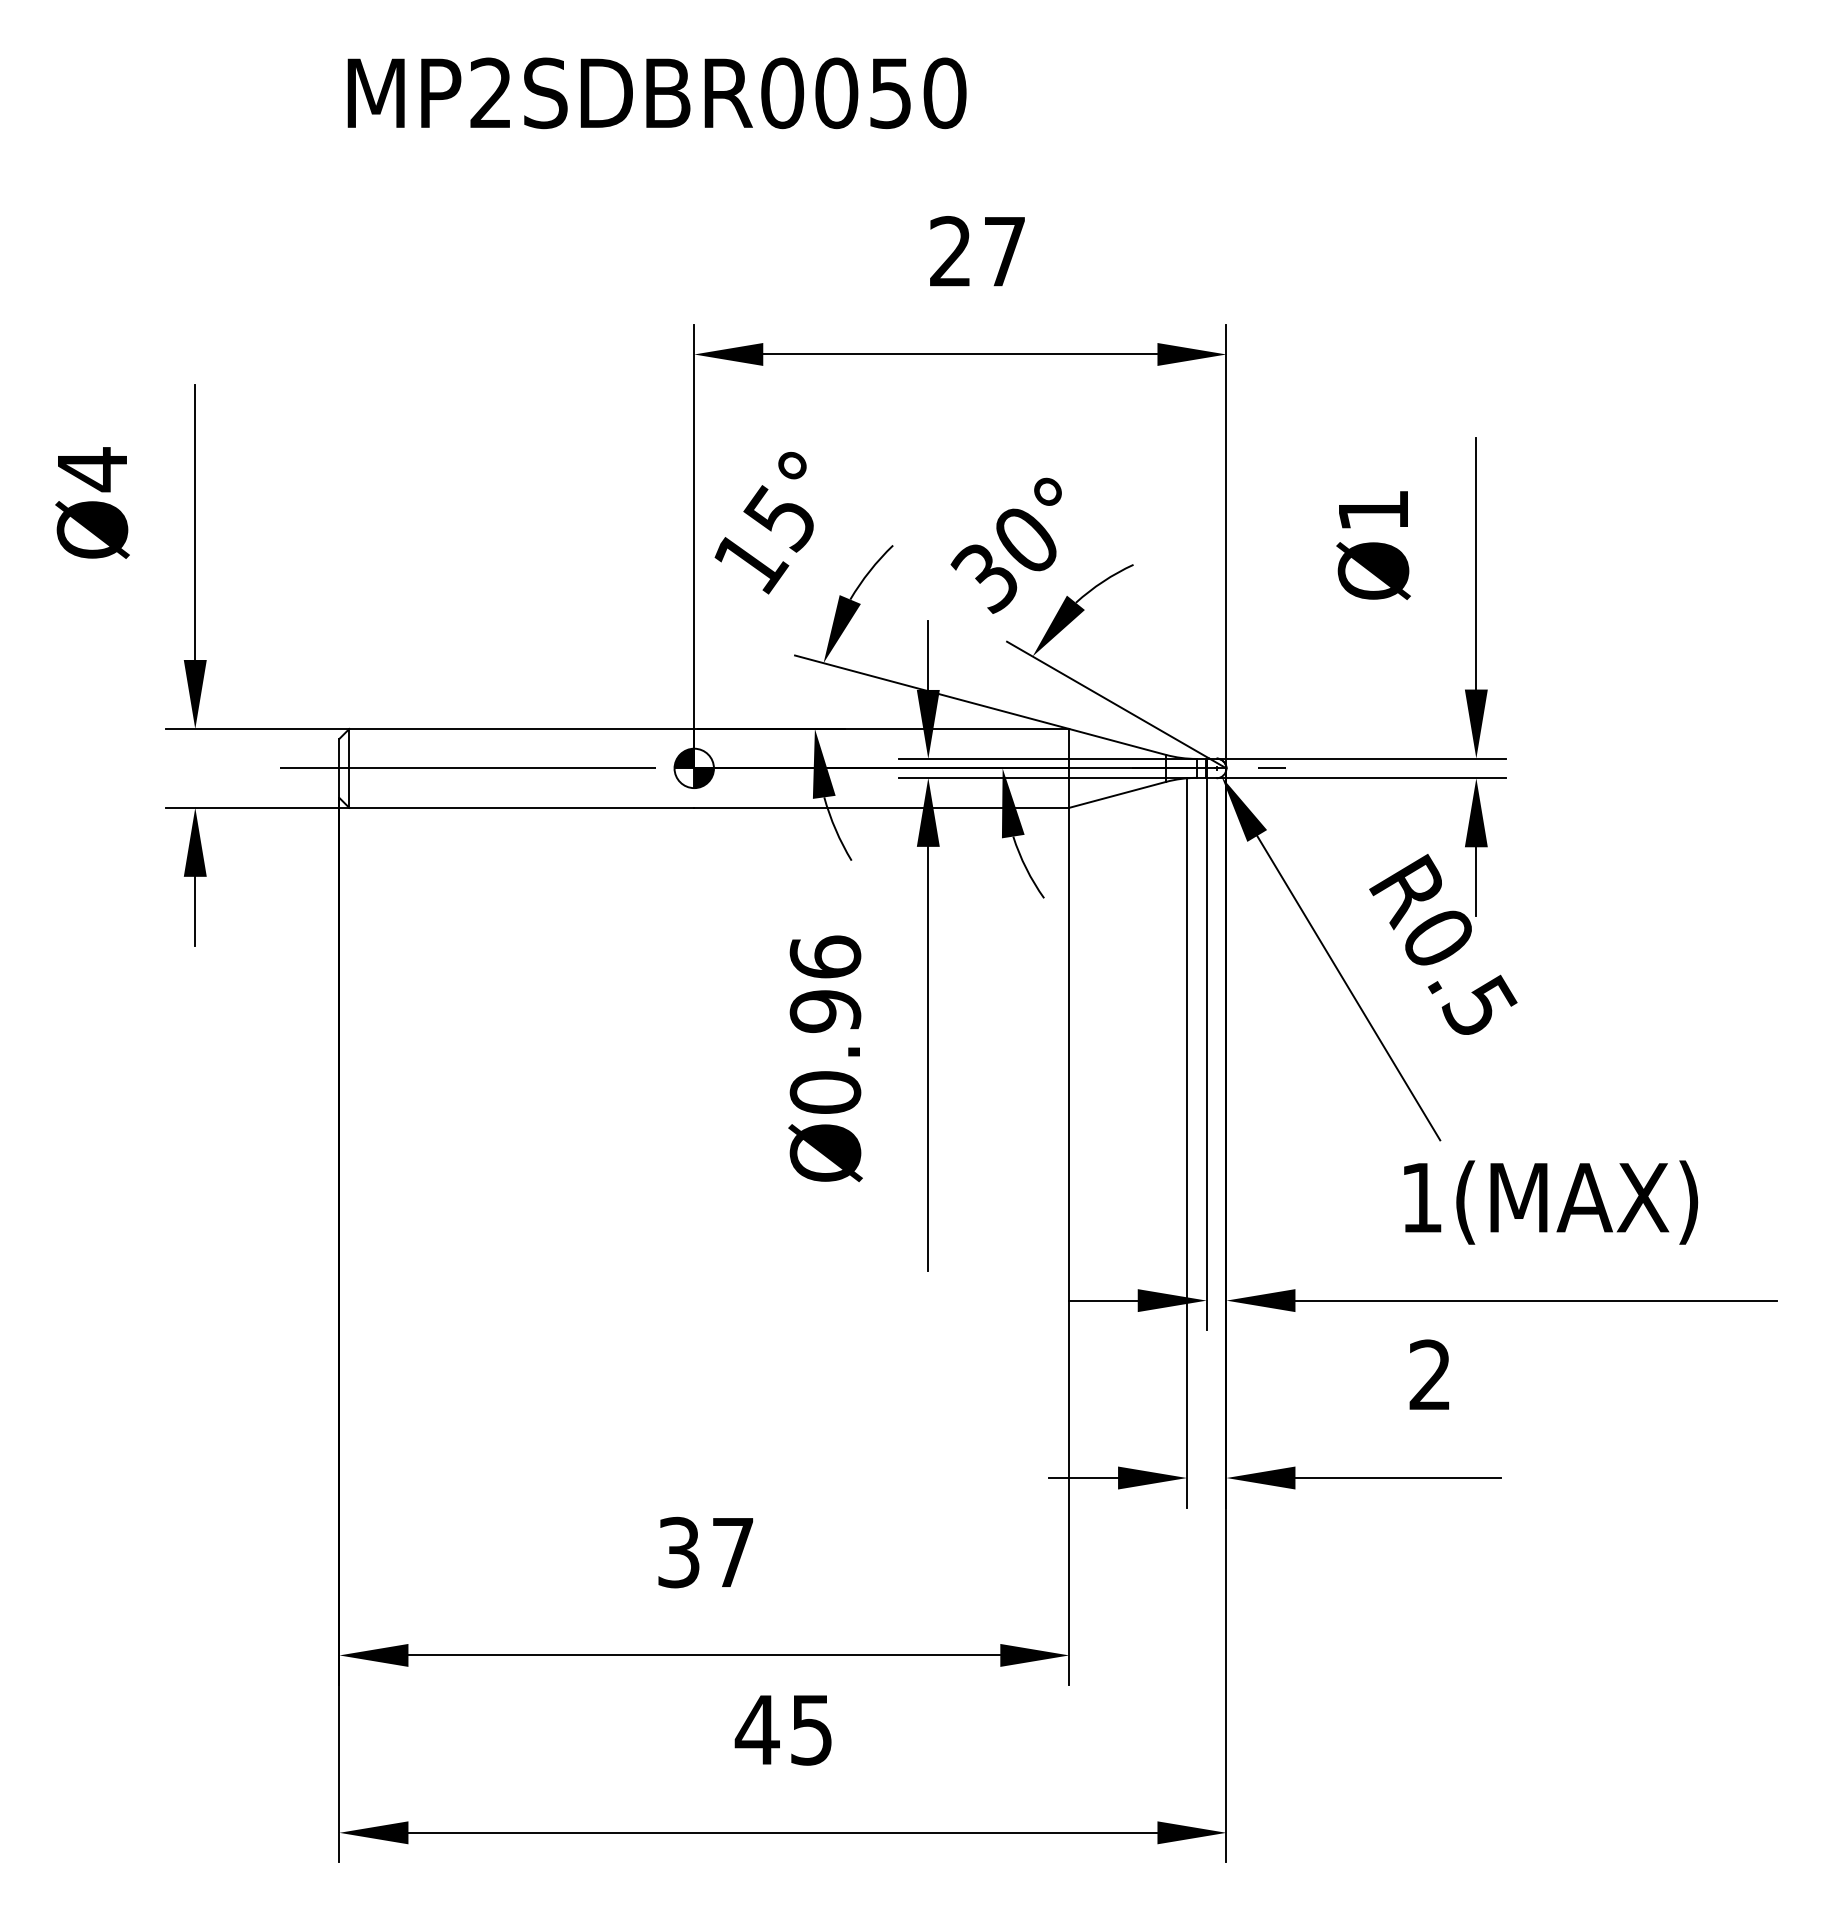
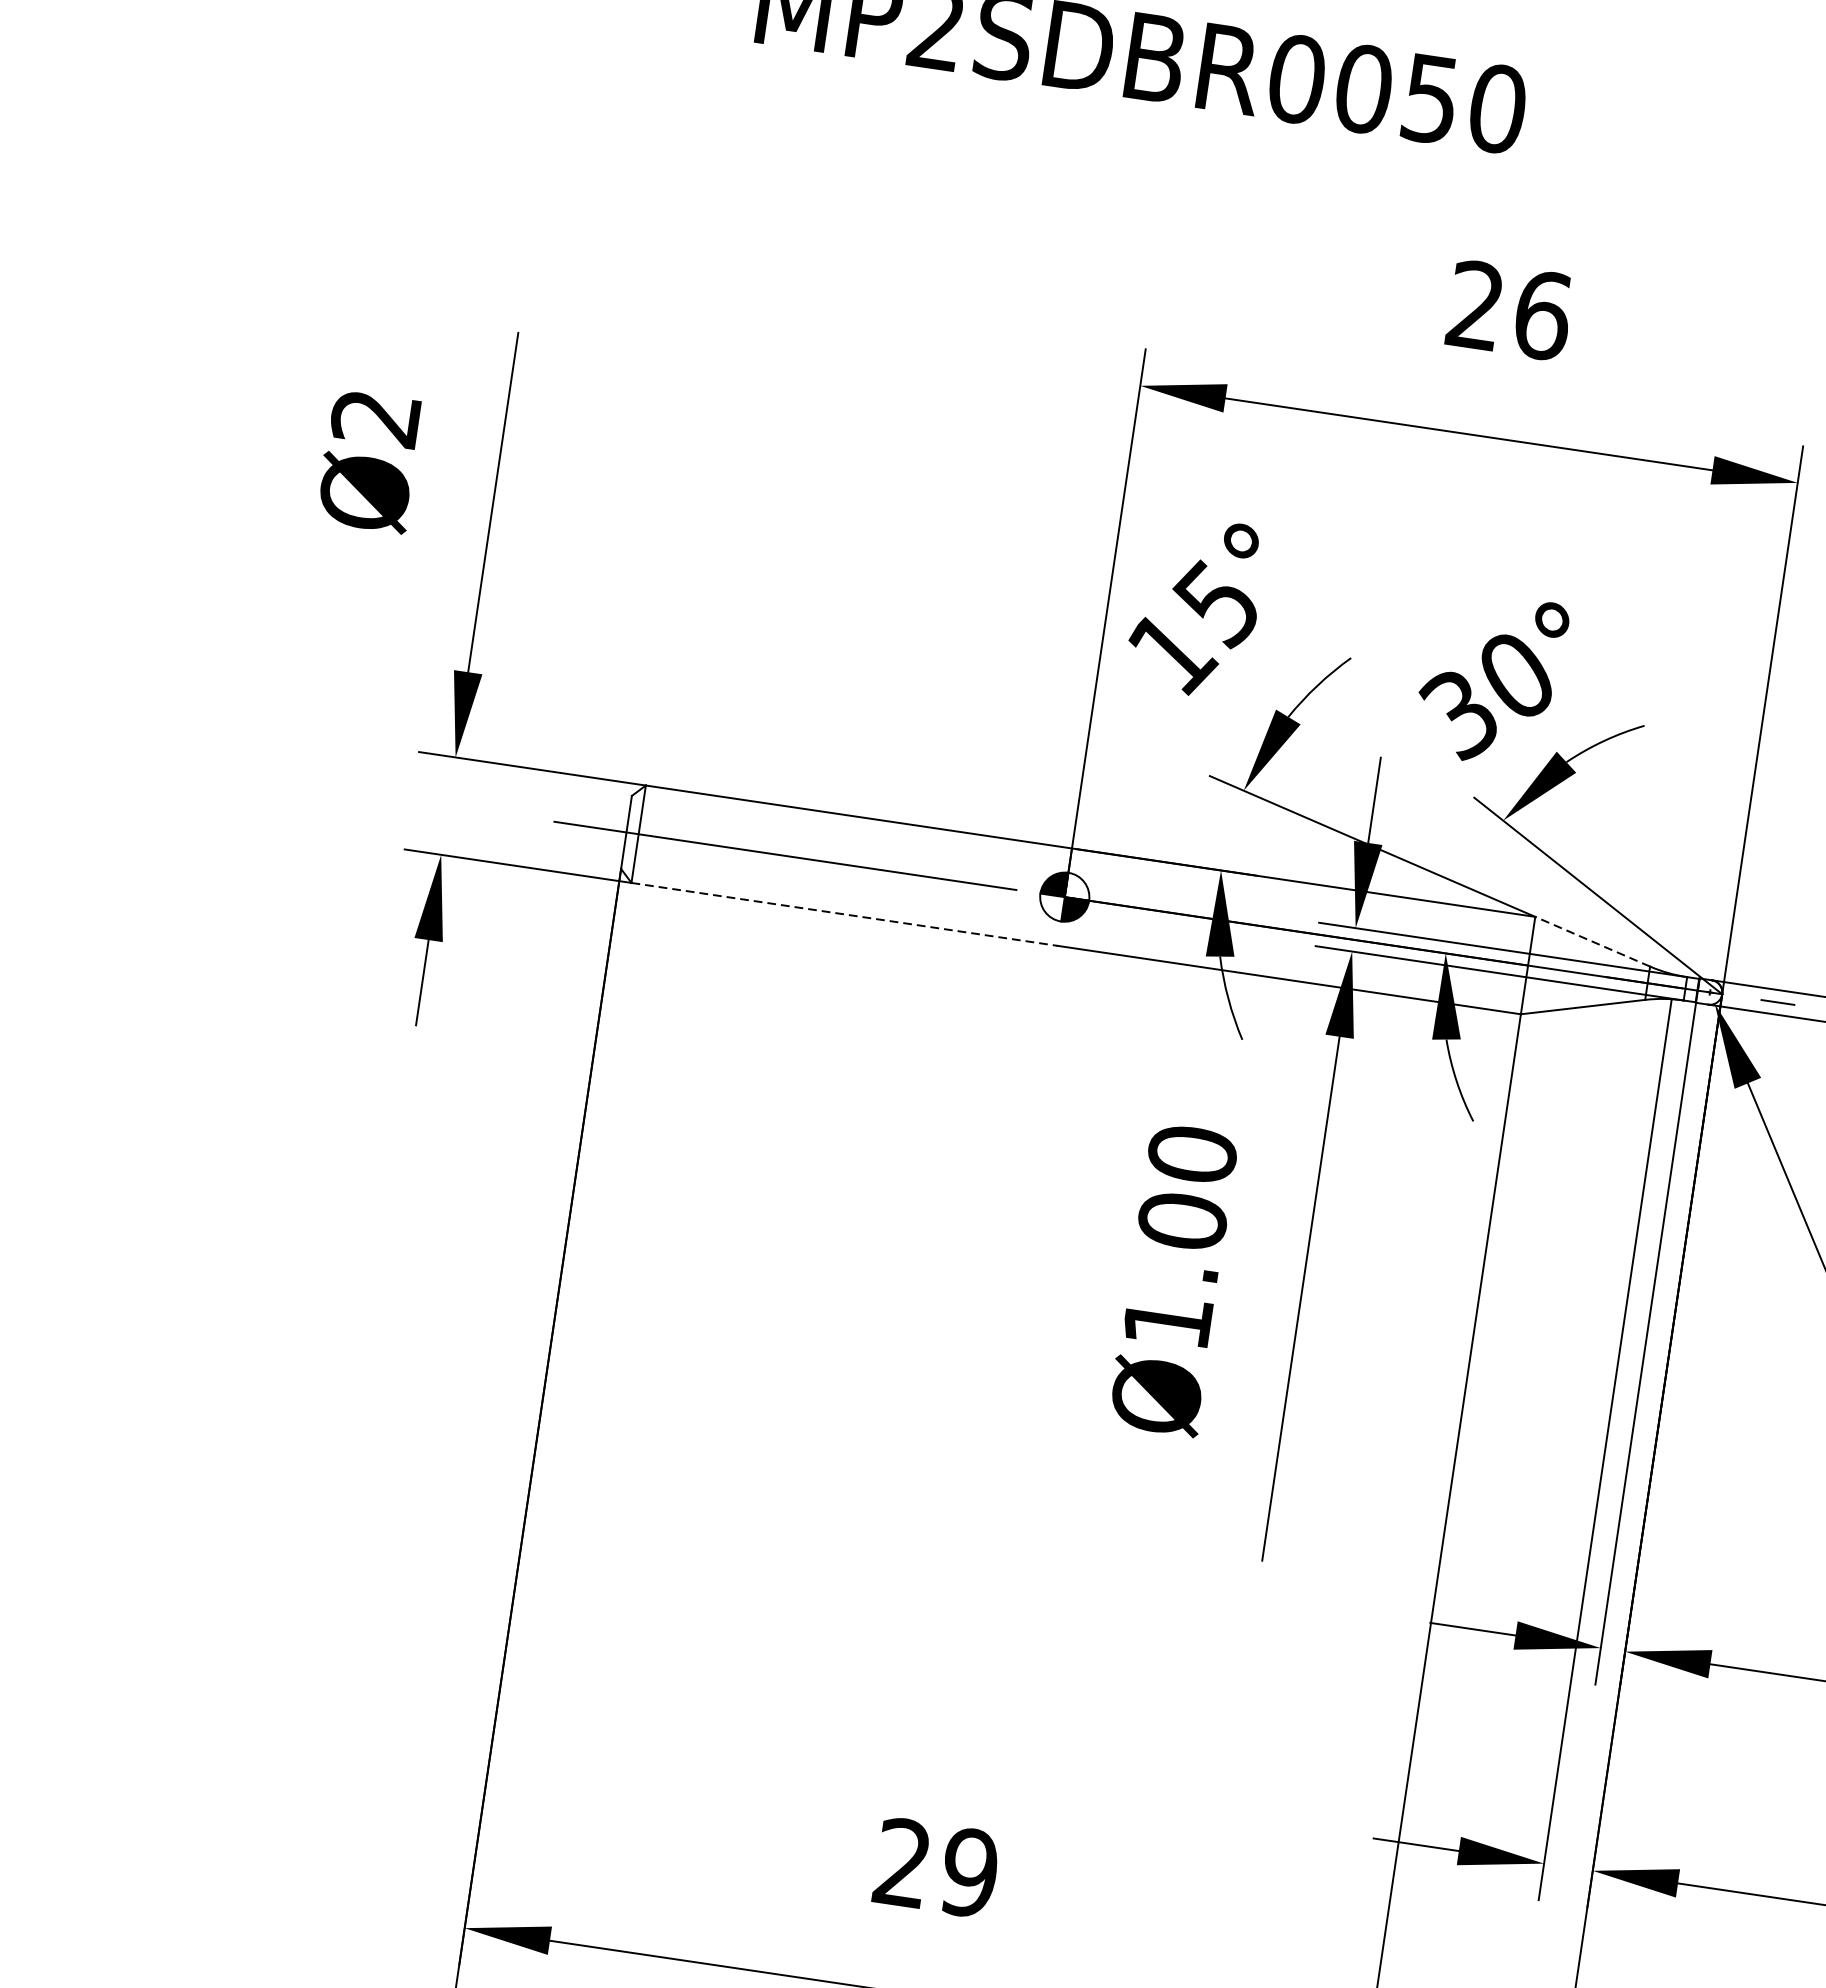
text: (1005, 251) -> (1543, 315), 27 -> 26
text: (91, 469) -> (374, 417), Ø4 -> Ø2
line: (1117, 741) -> (1592, 941), solid -> dashed
line: (522, 807) -> (845, 914), solid -> dashed
text: (825, 1024) -> (1180, 1237), Ø0.96 -> Ø1.00
text: (706, 1552) -> (936, 1867), 37 -> 29

